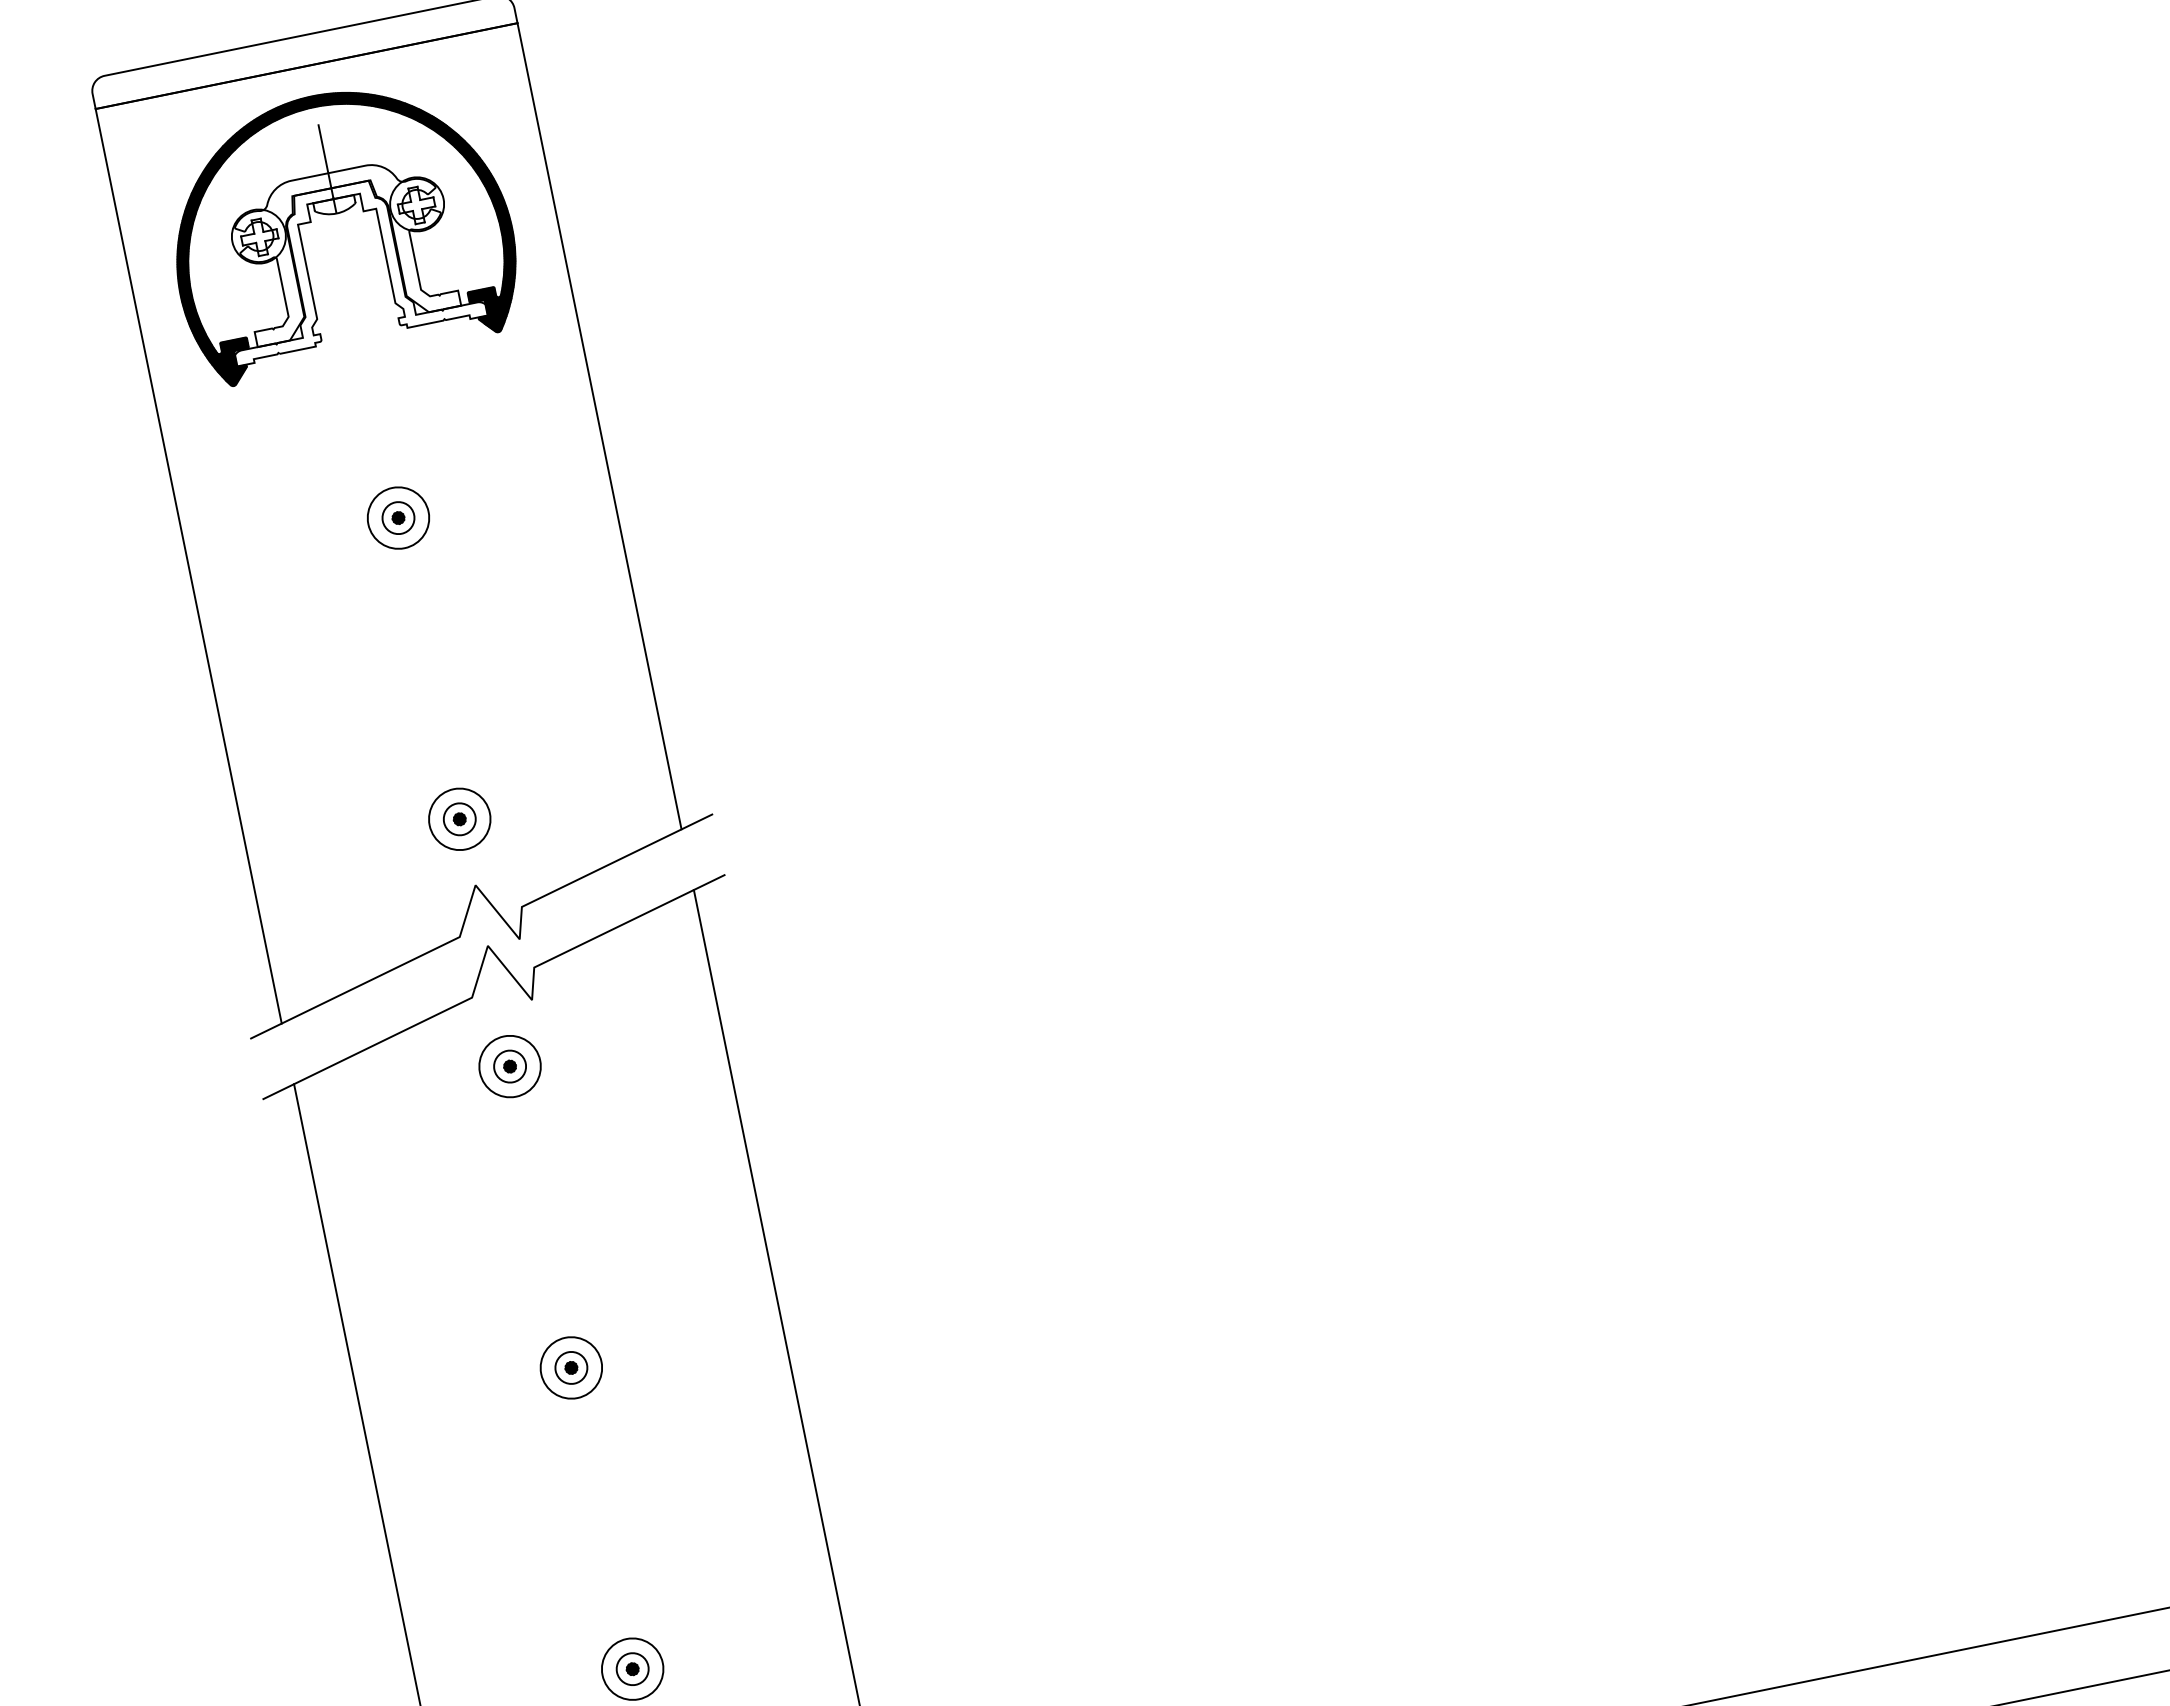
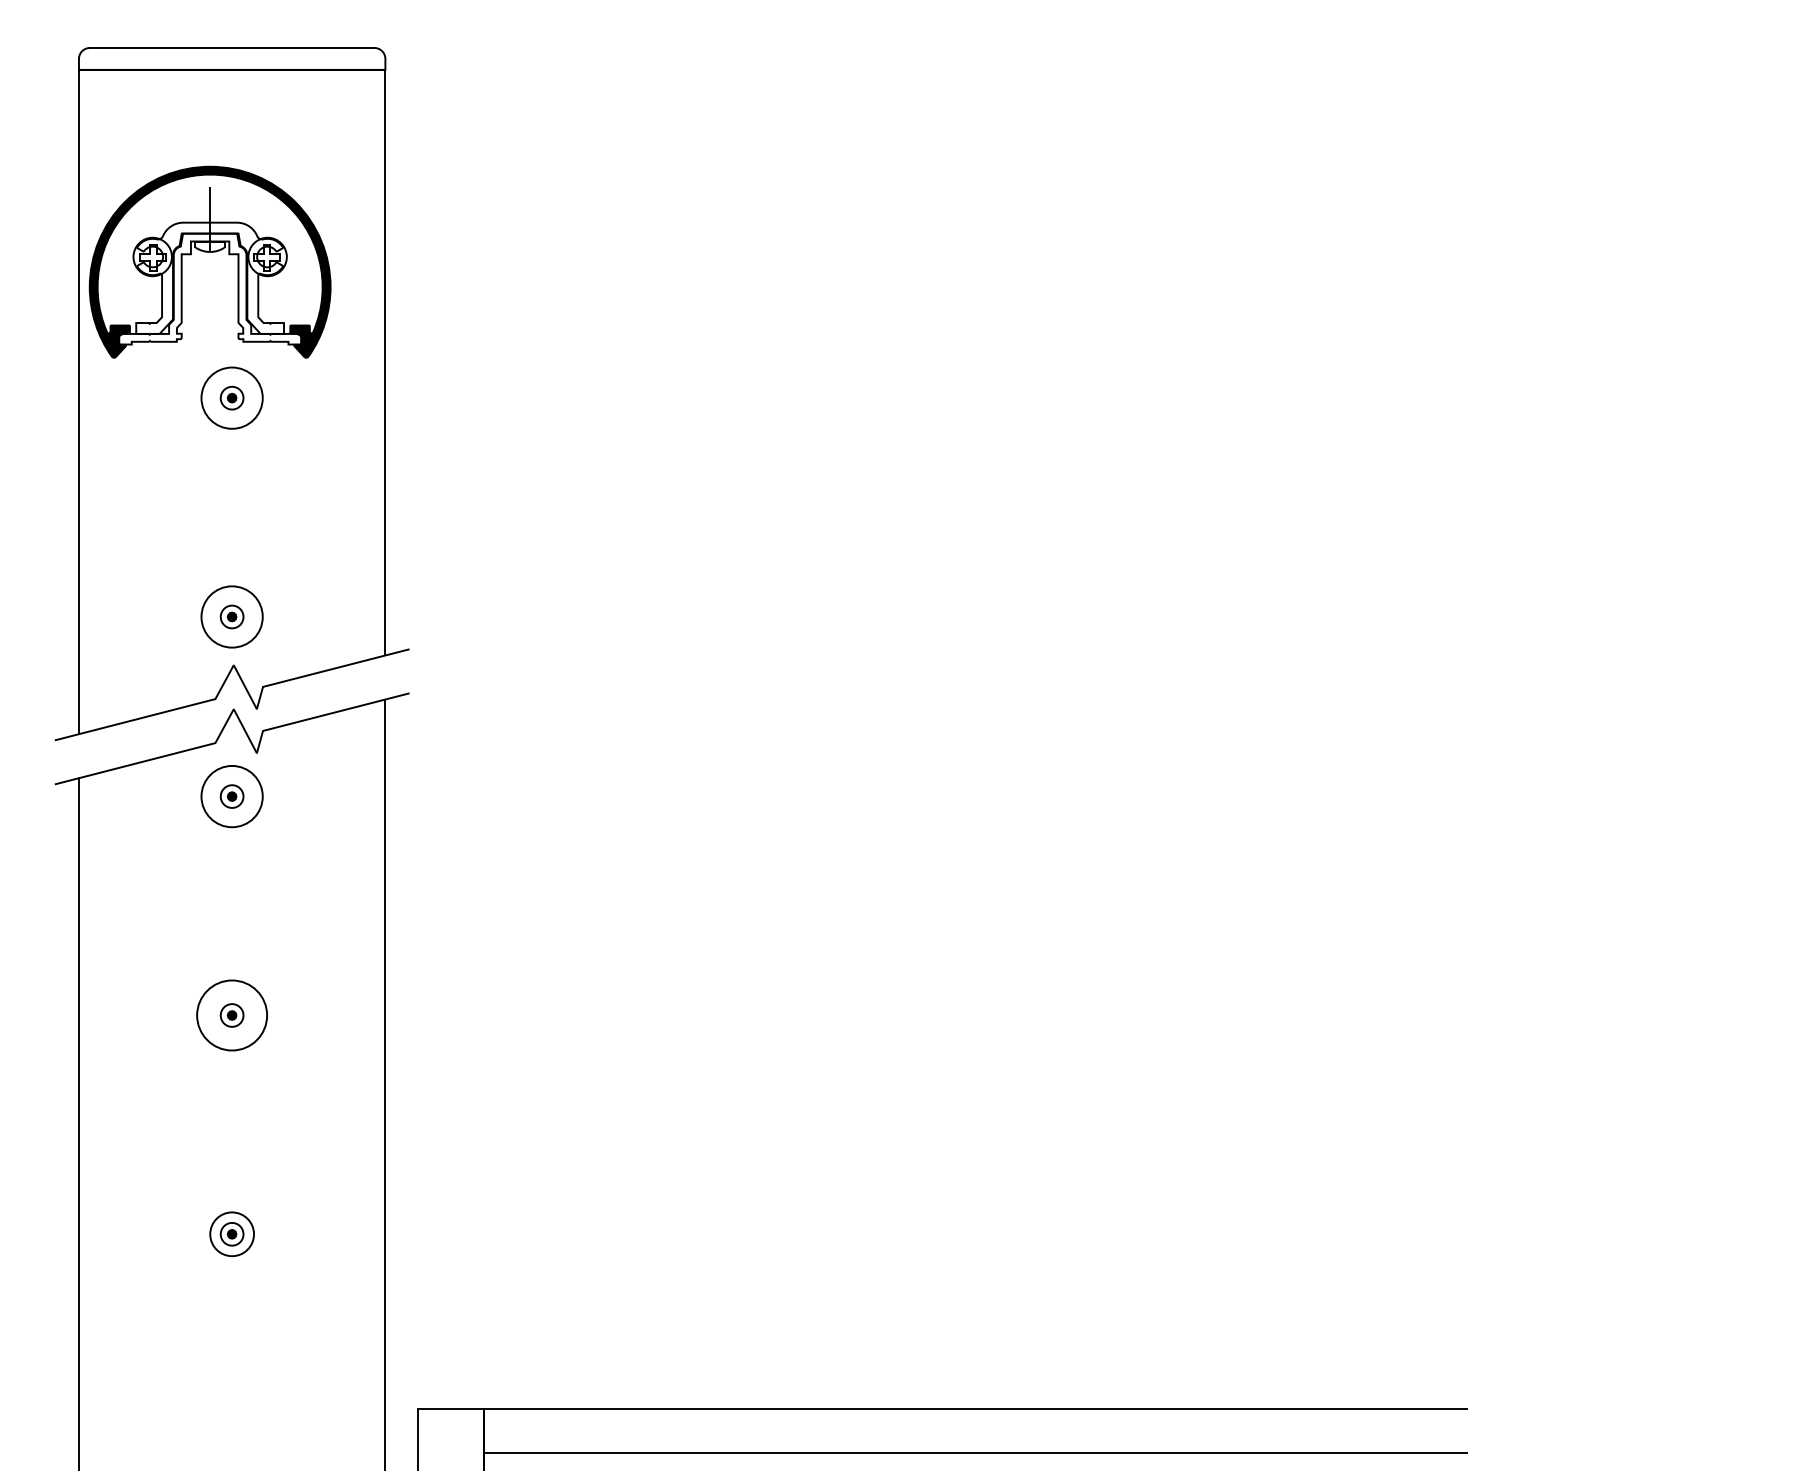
part: (335, 214) -> (209, 252), moved
circle: (399, 518) -> (232, 398), size x1.4
circle: (460, 818) -> (232, 616), size x1.4
circle: (510, 1066) -> (232, 796), size x1.4
circle: (571, 1367) -> (232, 1015), size x1.6

